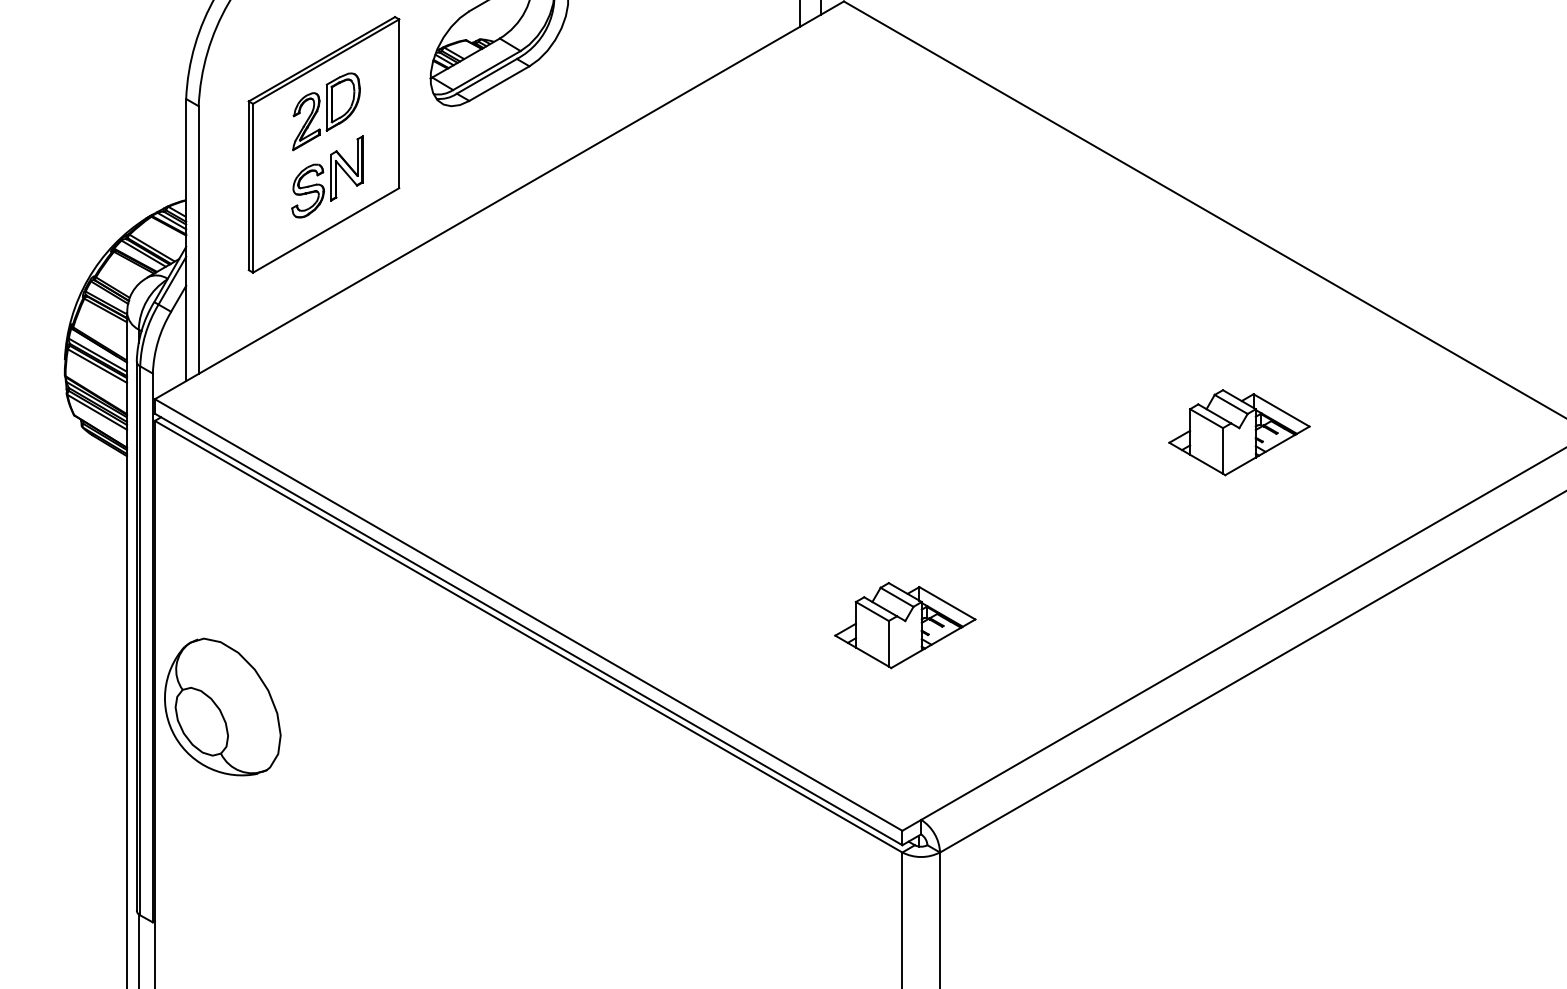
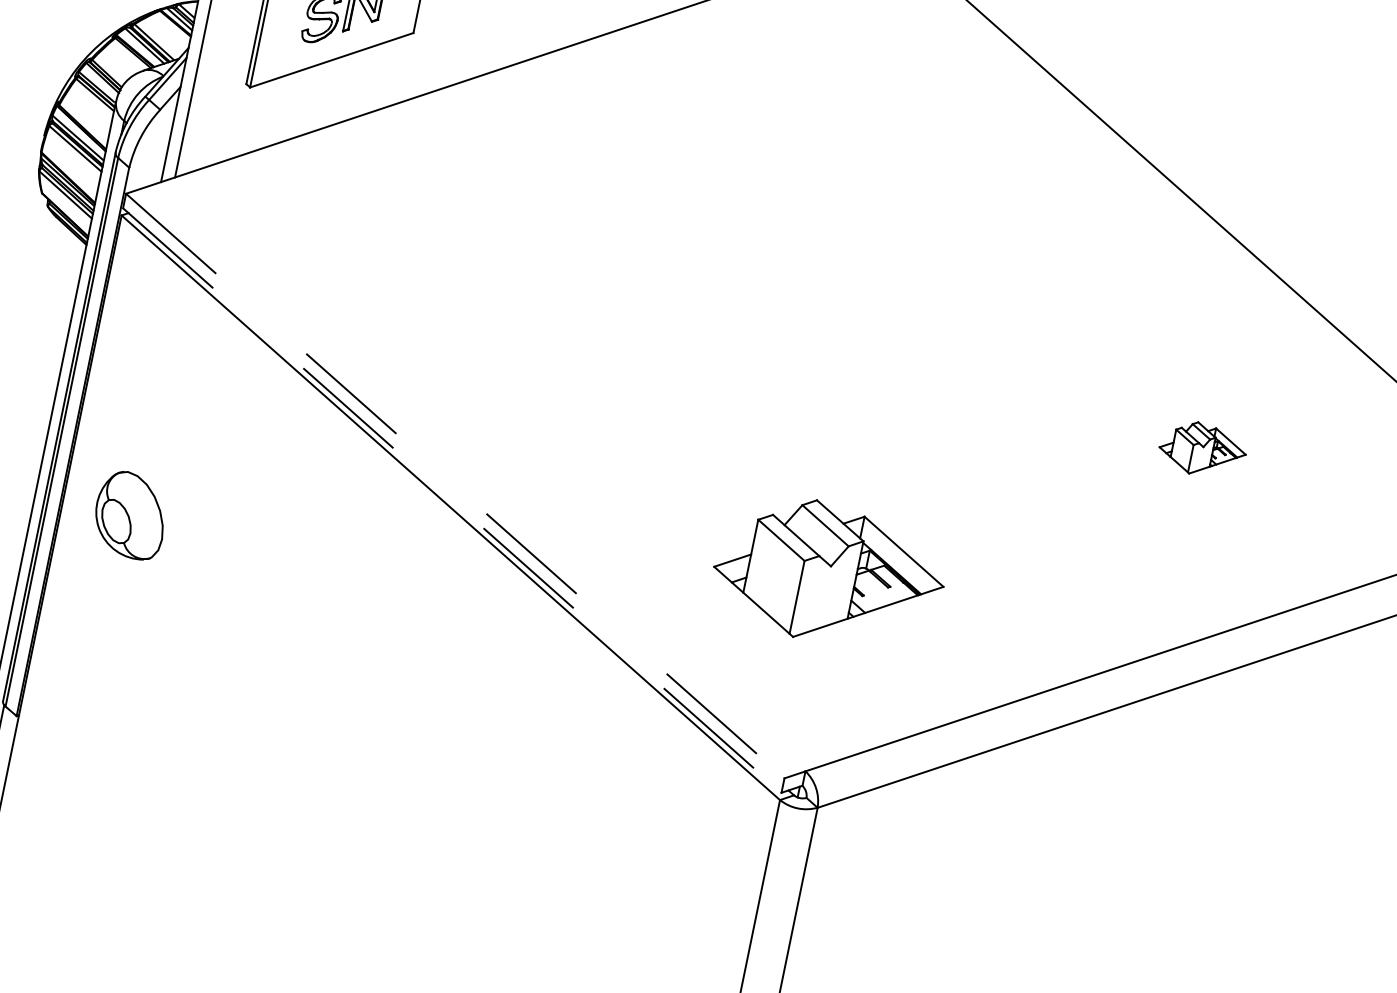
part: (1239, 432) -> (1203, 449), size x0.6
line: (528, 615) -> (455, 486), solid -> dashed
part: (905, 625) -> (829, 573), size x1.6
line: (528, 629) -> (452, 500), solid -> dashed
part: (222, 706) -> (130, 514), size x0.6

